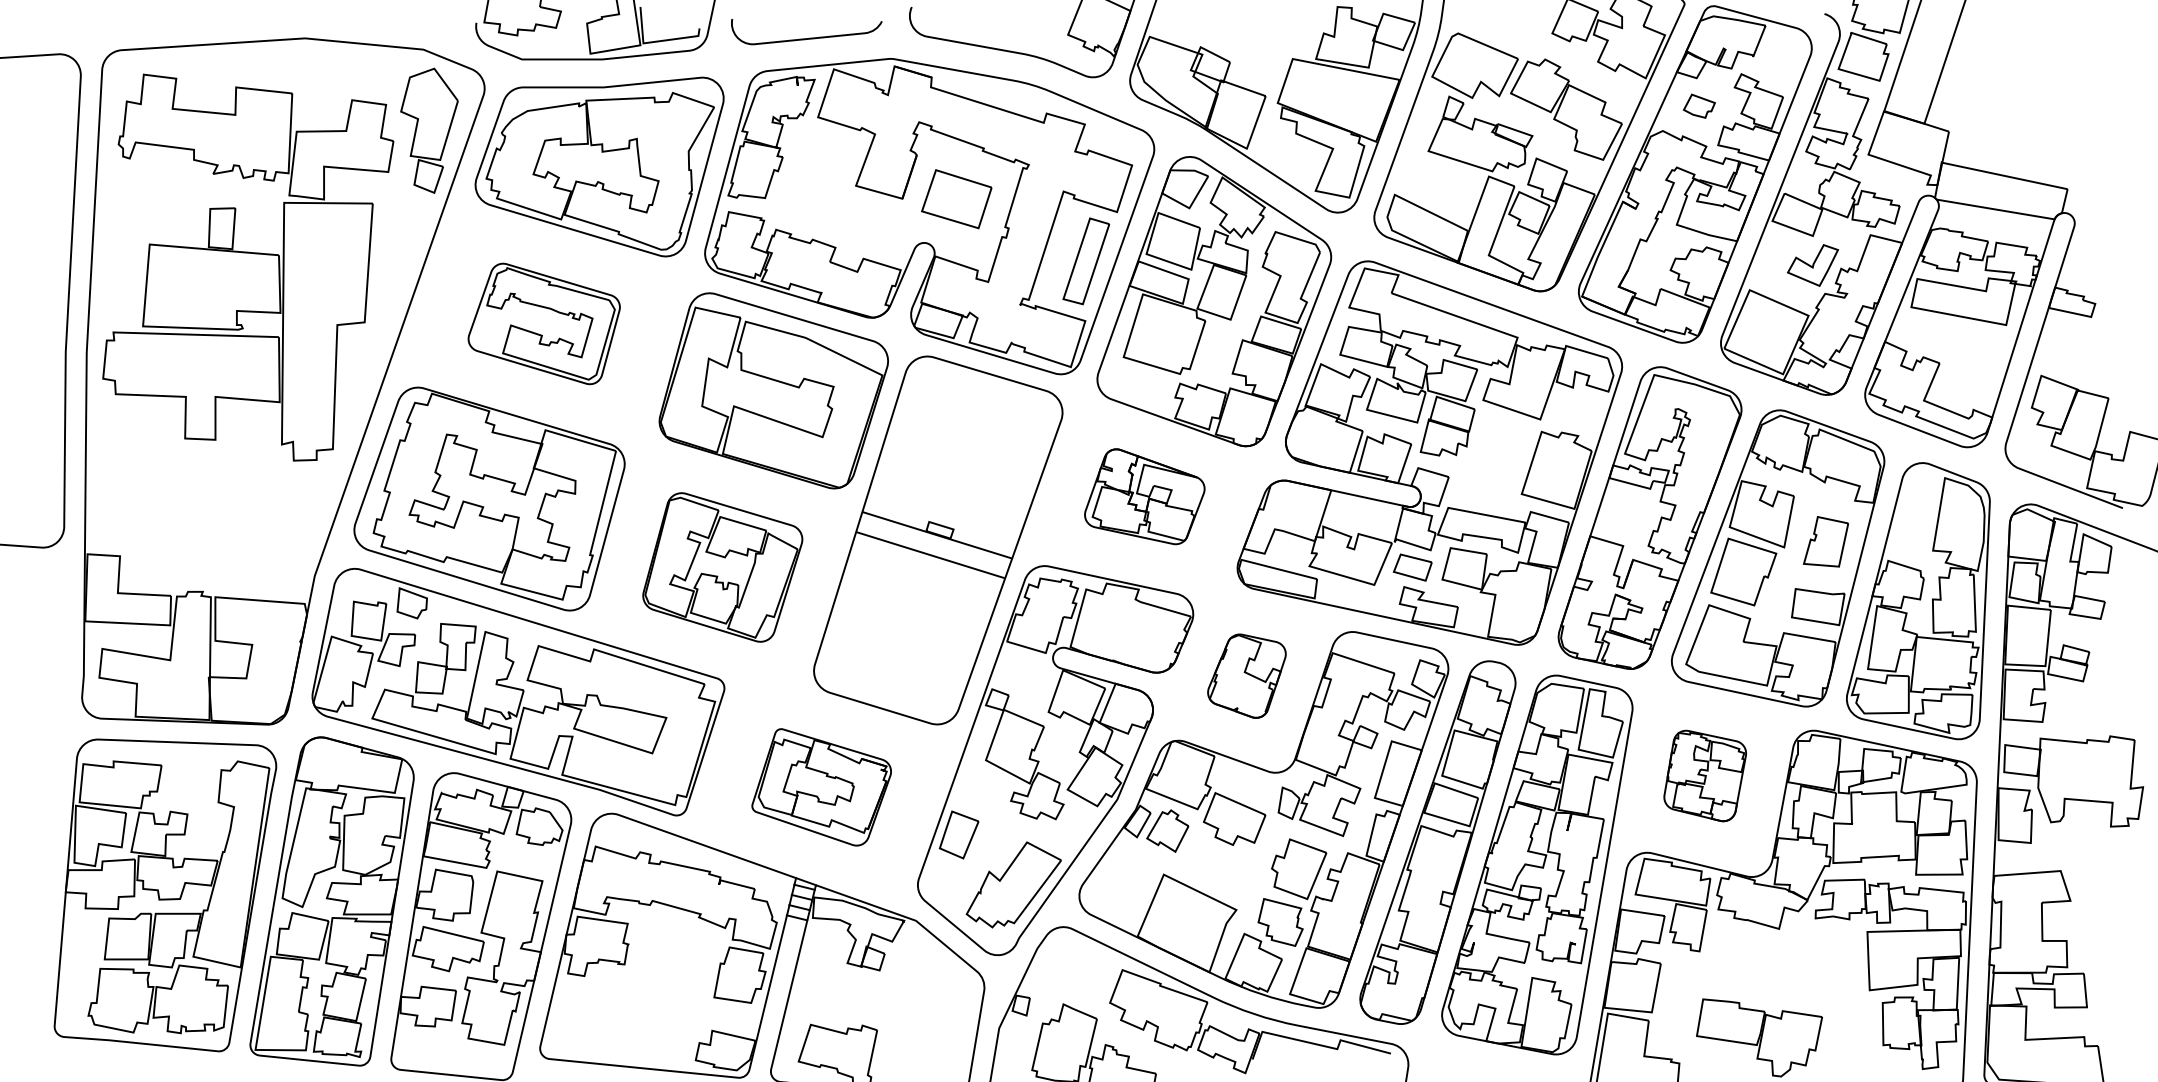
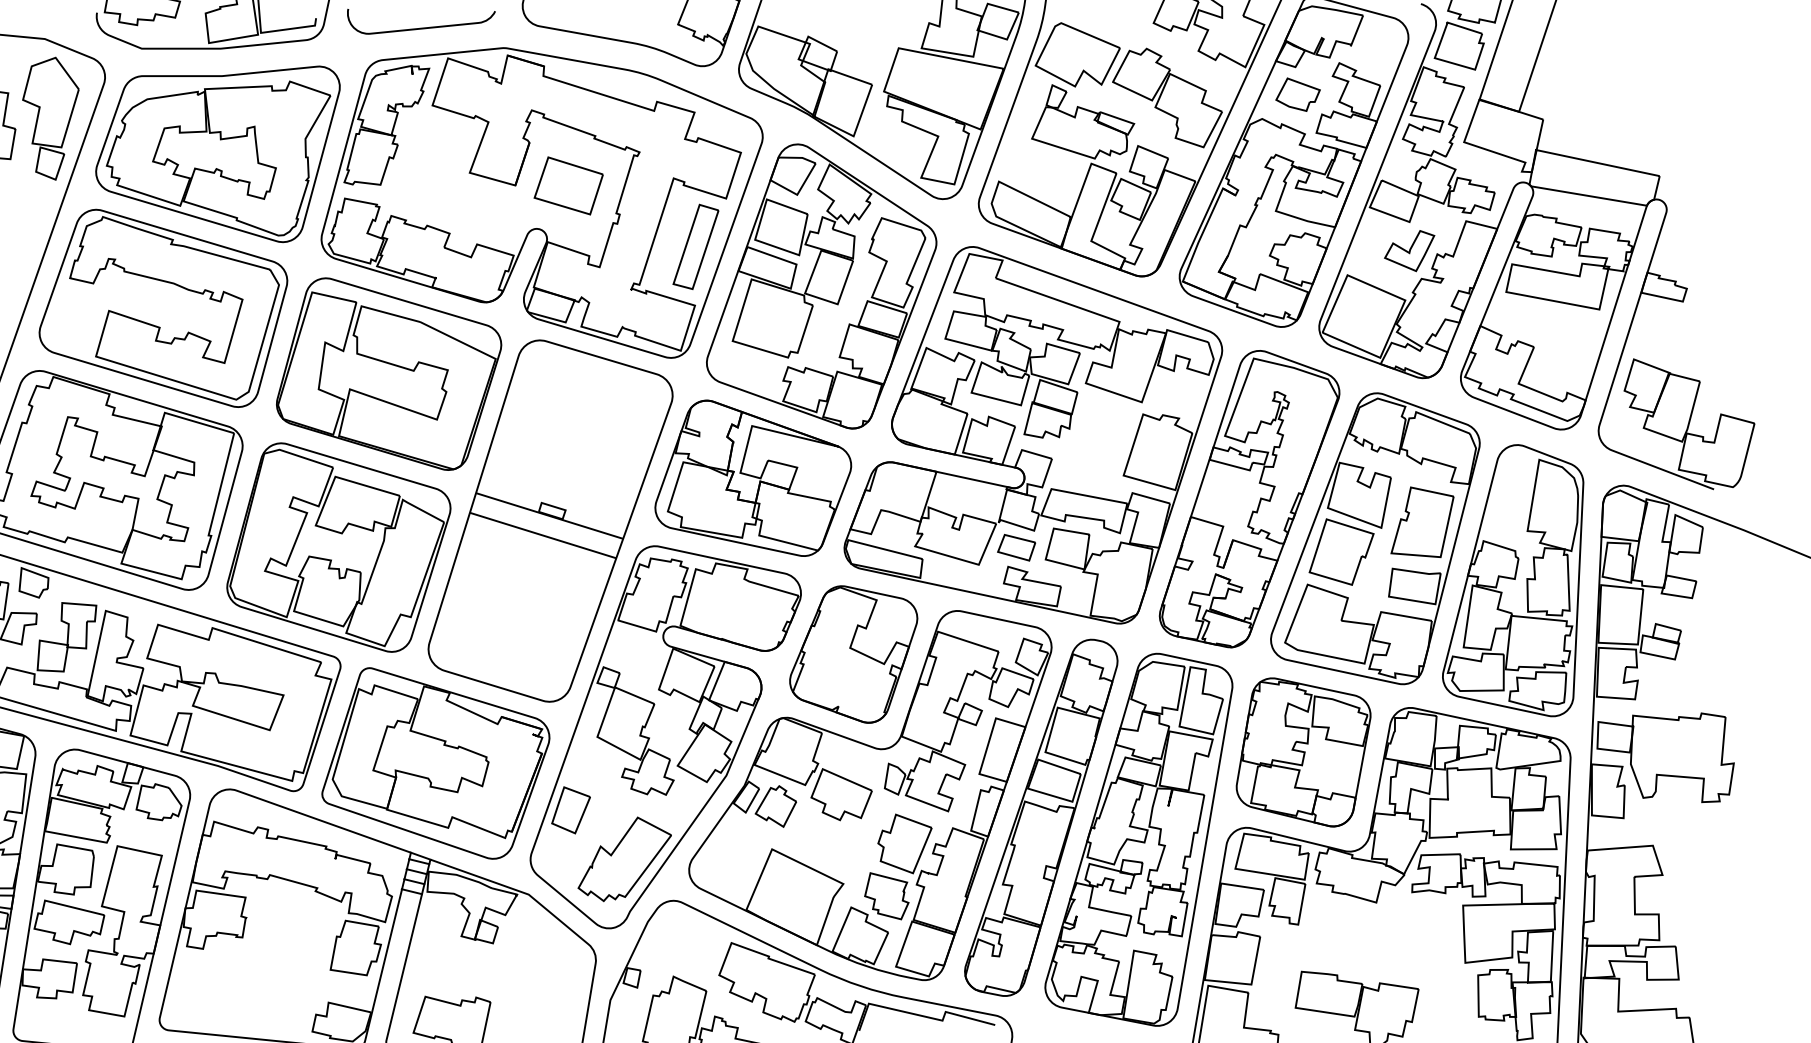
part: (1699, 105) -> (1298, 93), size x1.43
part: (544, 323) -> (163, 308), size x1.67
part: (1144, 496) -> (753, 477), size x1.67
part: (1825, 541) -> (1421, 522), size x1.43
part: (722, 567) -> (338, 547), size x1.43
part: (1246, 675) -> (853, 653), size x1.67
part: (1705, 775) -> (1304, 751), size x1.67
part: (821, 787) -> (435, 763), size x1.67

